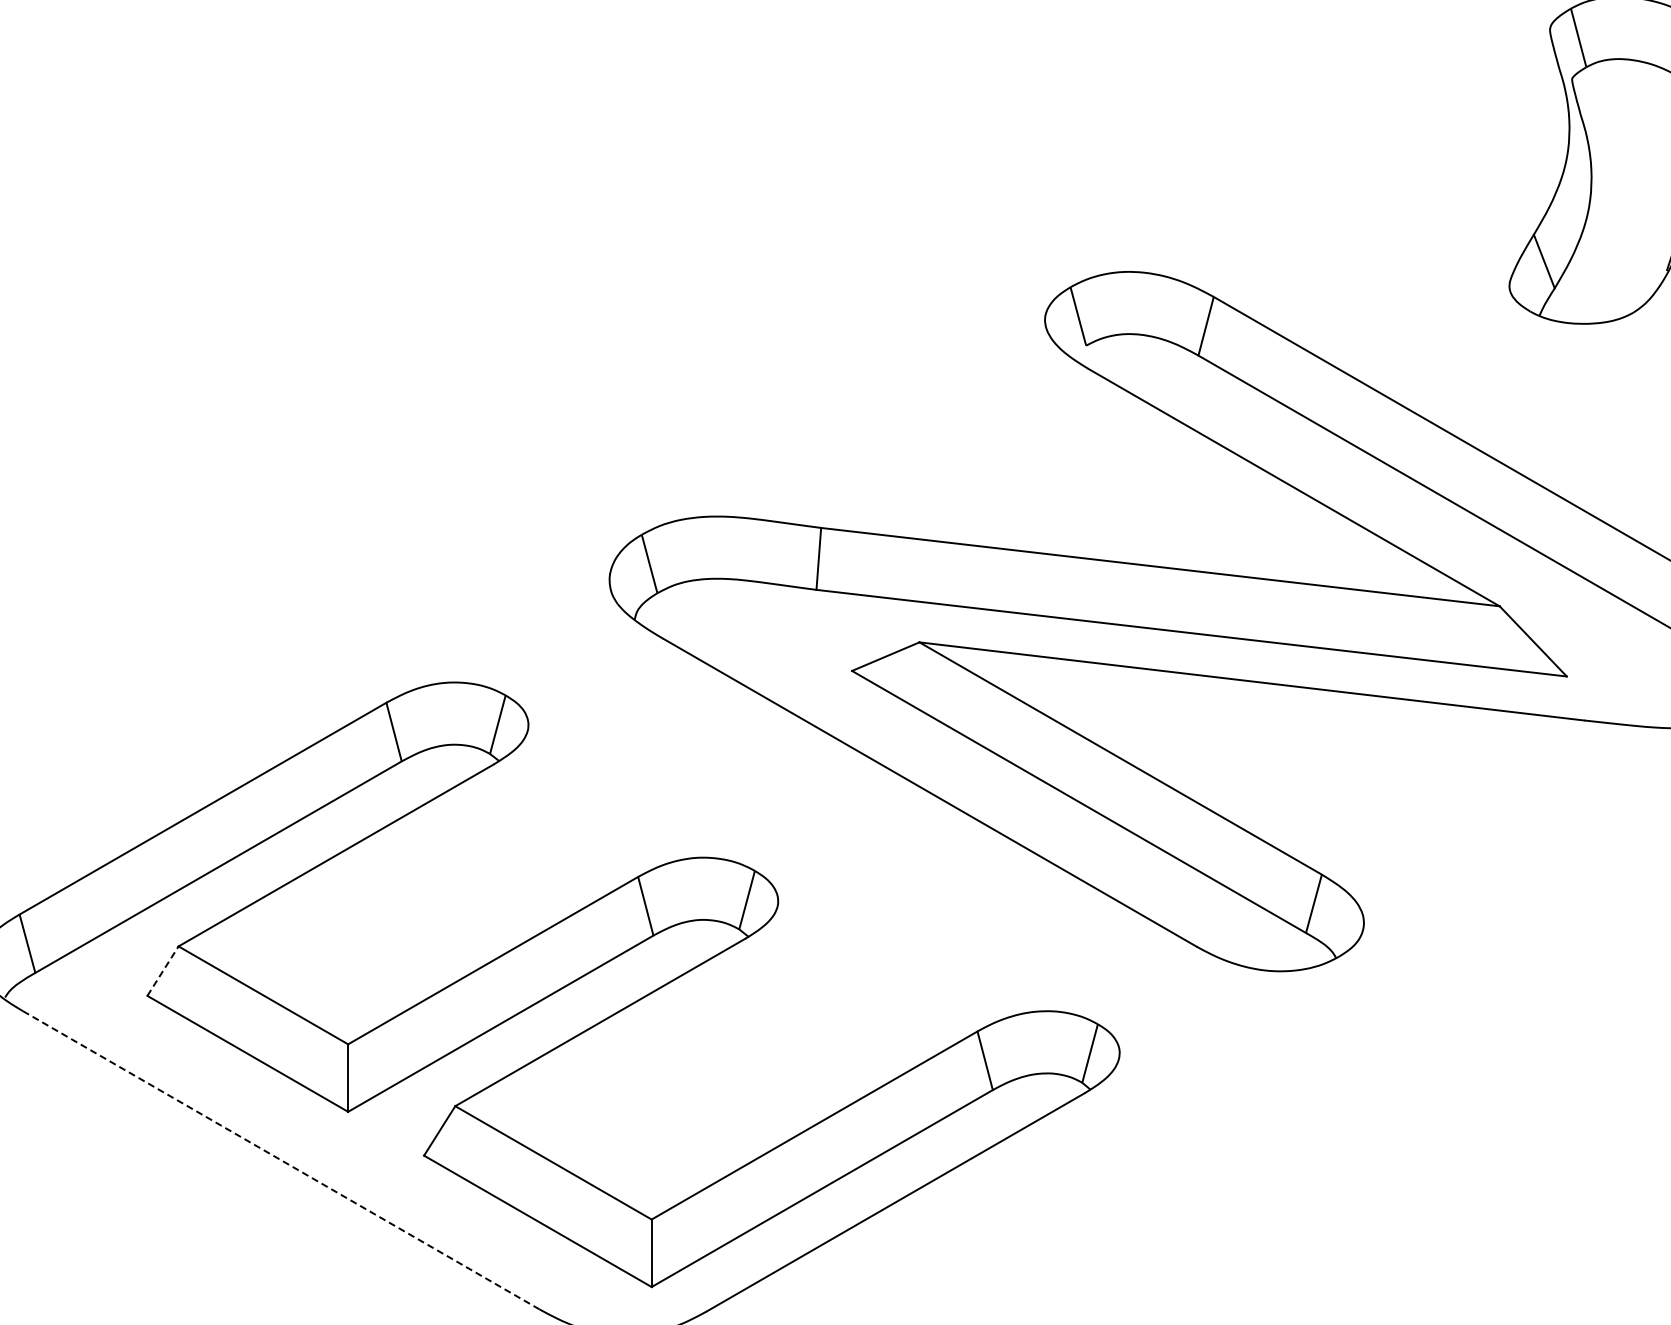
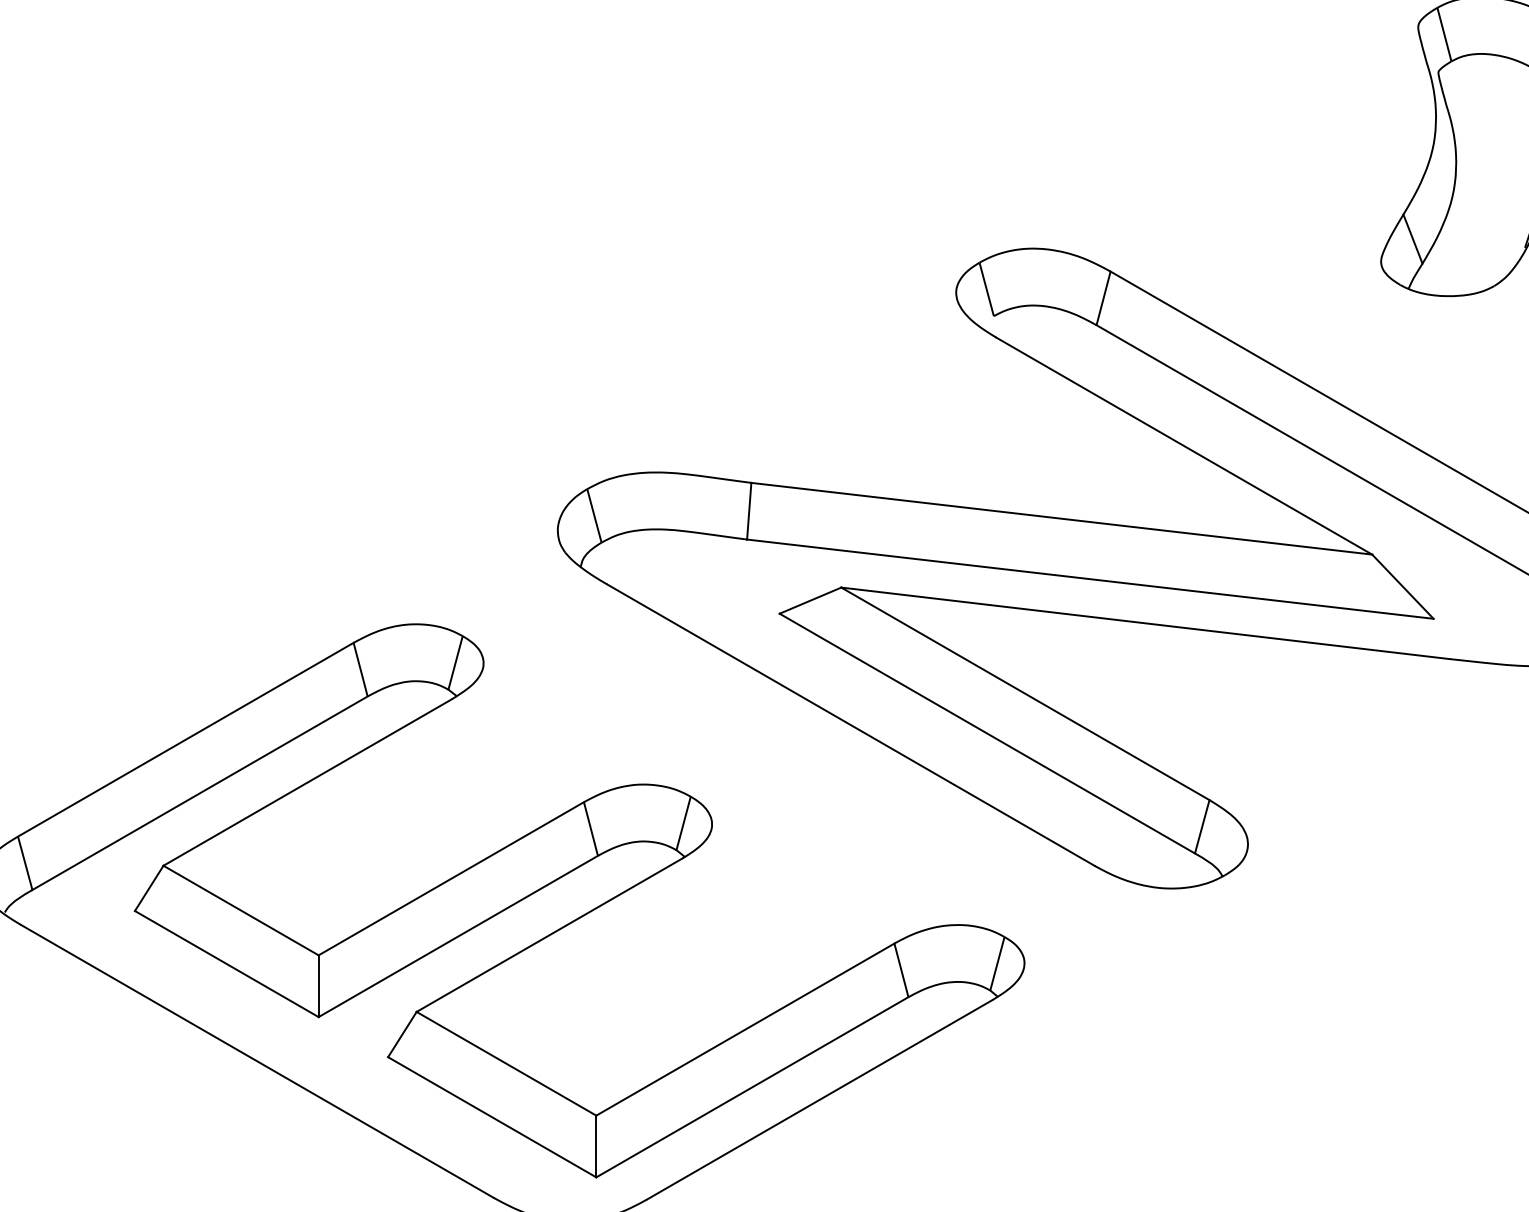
line: (163, 970) -> (149, 887), dashed -> solid
line: (280, 1160) -> (256, 1061), dashed -> solid

